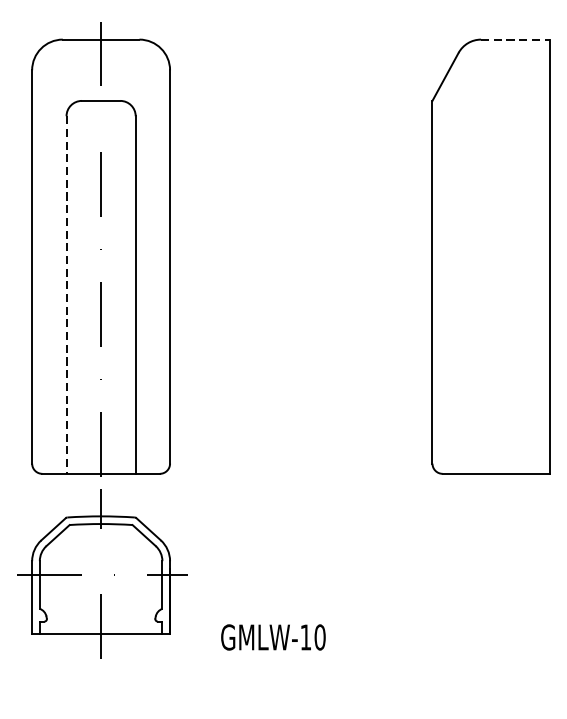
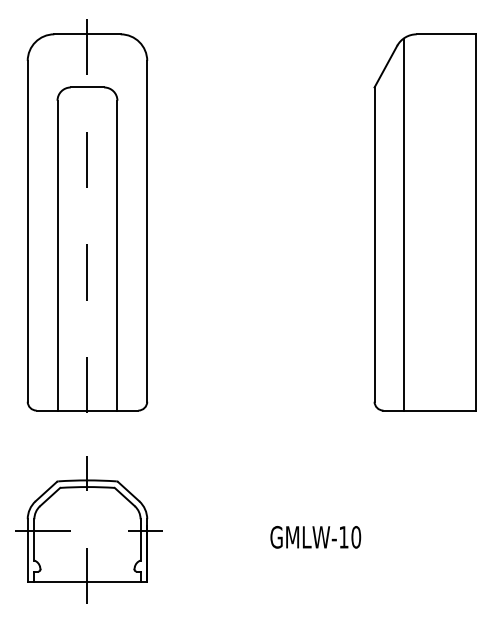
line: (515, 39) -> (446, 34), dashed -> solid
line: (465, 259) -> (403, 224), added
line: (66, 294) -> (57, 255), dashed -> solid
part: (102, 573) -> (88, 529), moved
text: (273, 637) -> (315, 537), moved

